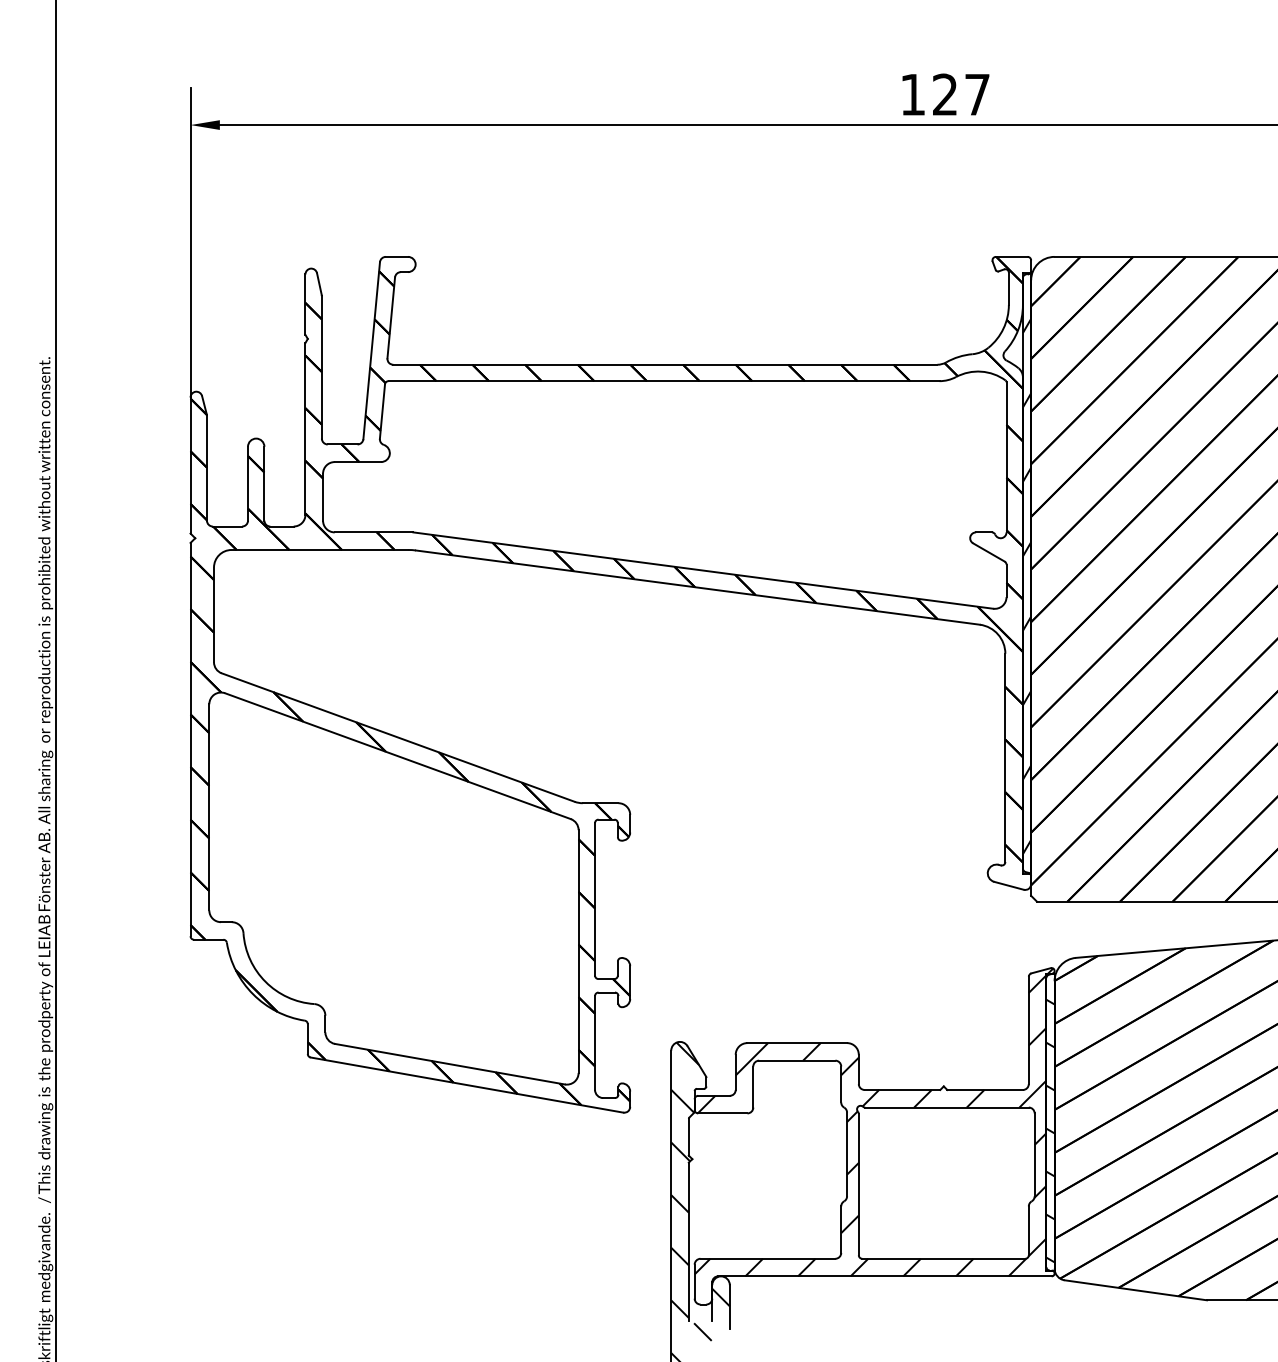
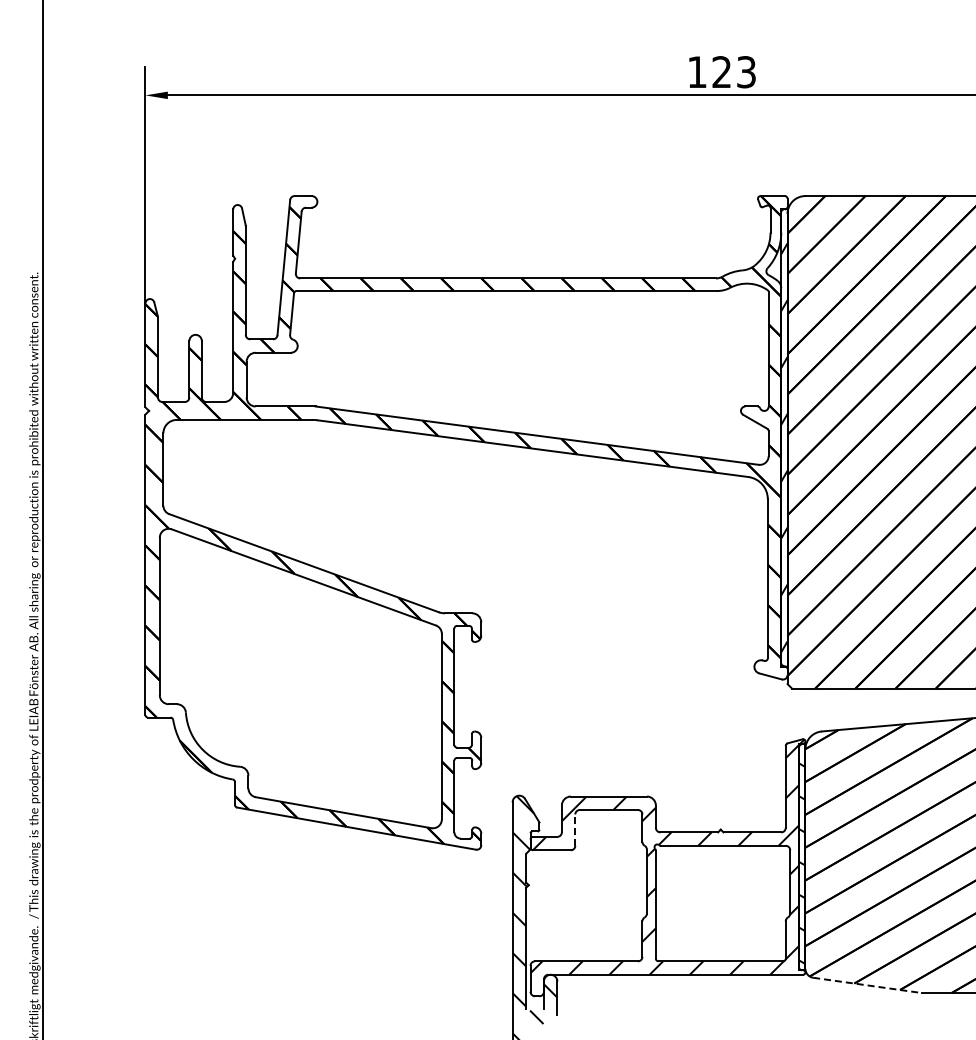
text: (977, 95) -> (746, 72), 127 -> 123
line: (753, 1087) -> (575, 830), solid -> dashed
line: (1135, 1290) -> (867, 985), solid -> dashed

